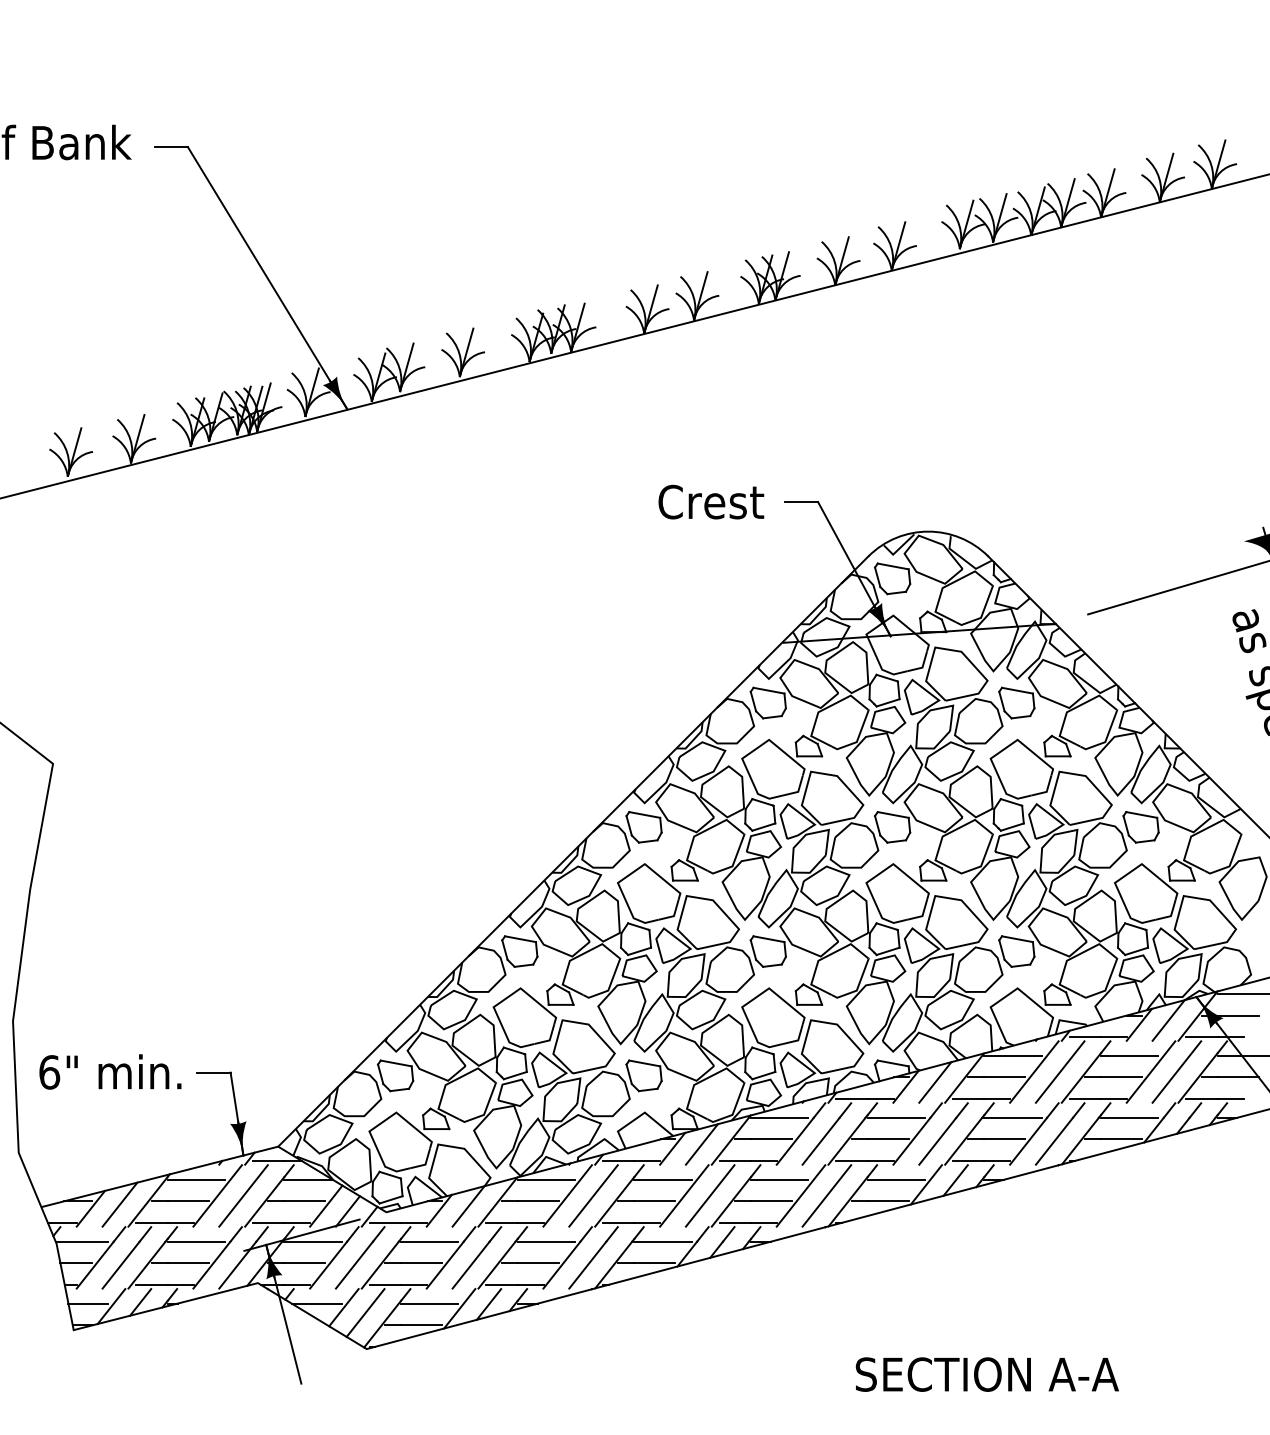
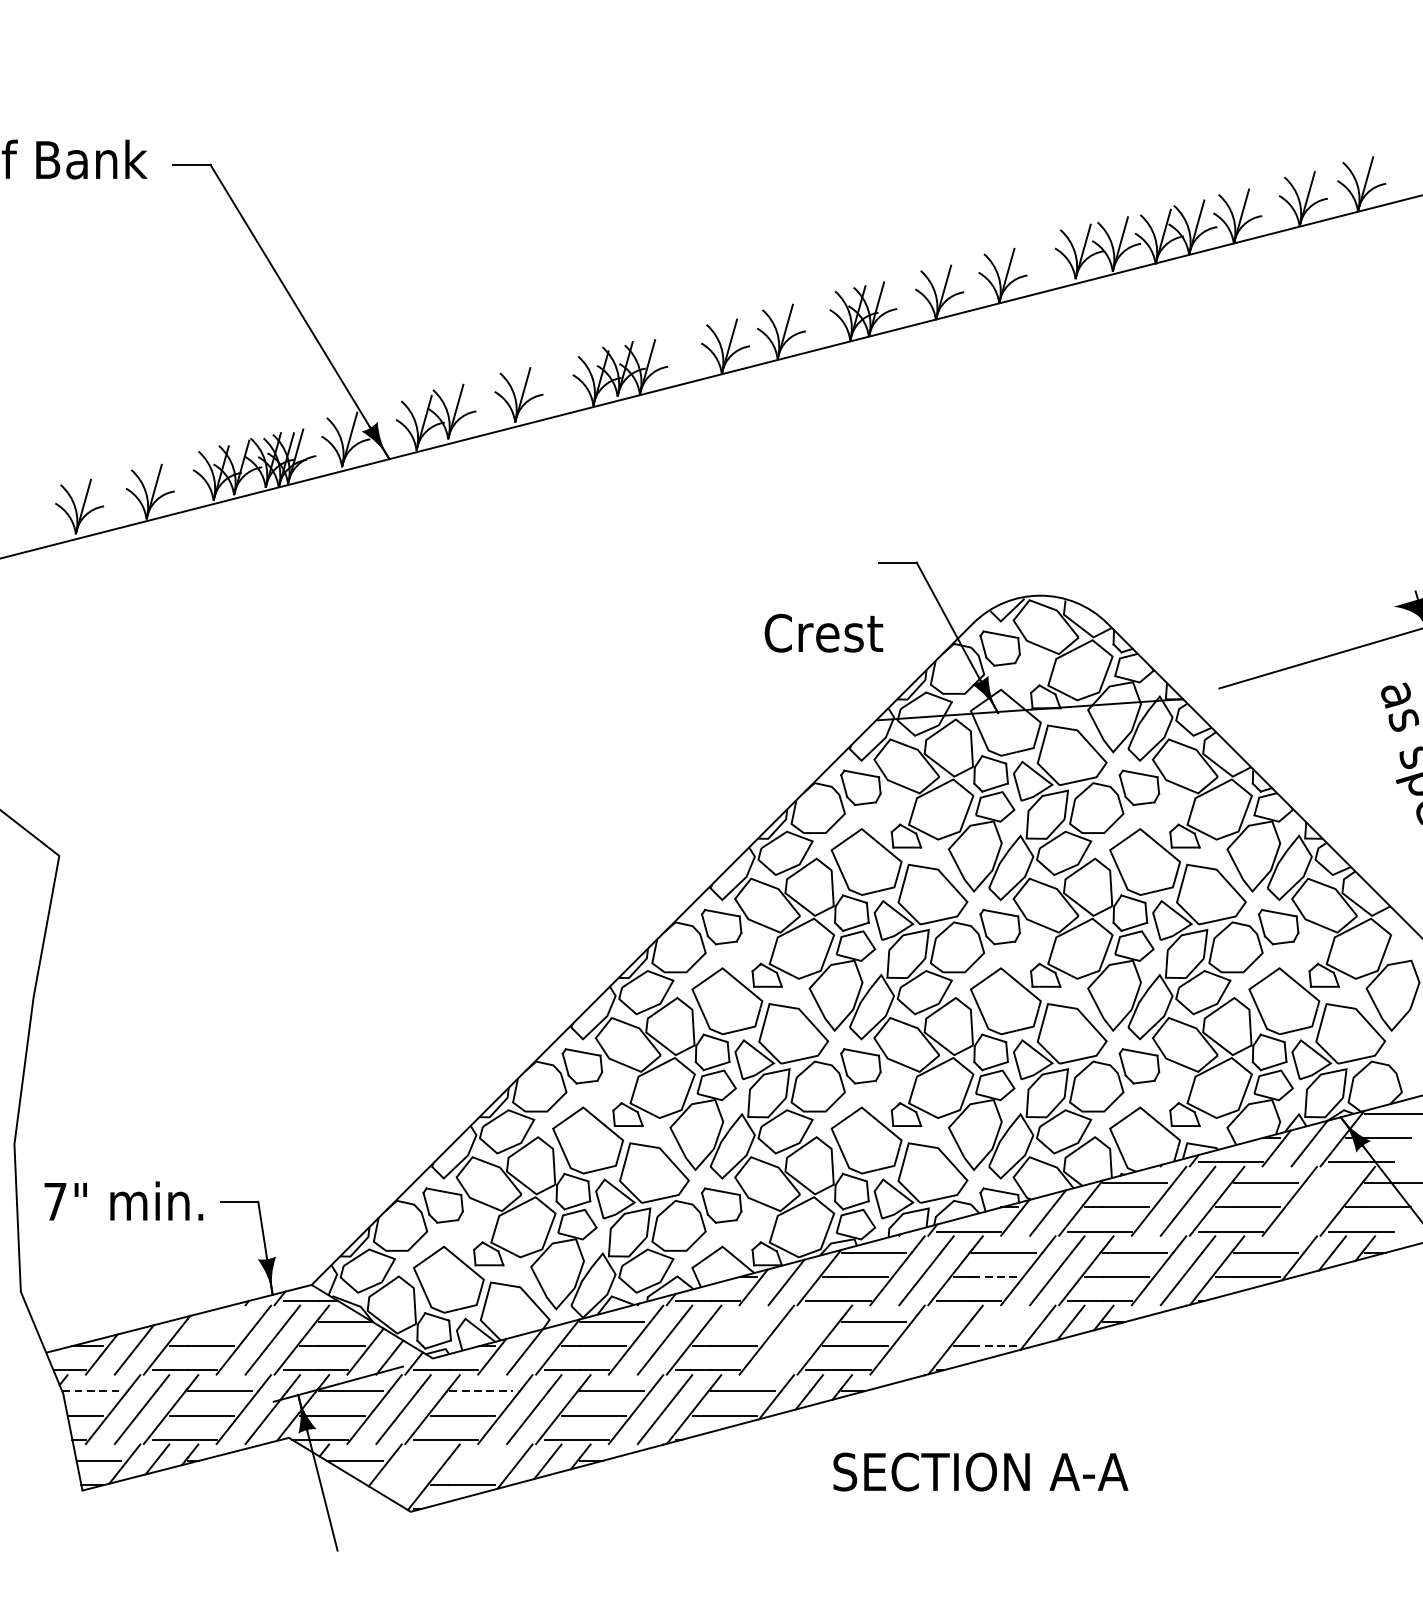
text: (711, 501) -> (824, 632), moved
line: (1176, 1071) -> (1318, 1200), removed
text: (49, 1072) -> (55, 1201), 6" -> 7"
line: (888, 1139) -> (995, 1276), solid -> dashed
line: (195, 1179) -> (218, 1321), removed
line: (662, 1179) -> (742, 1321), removed
line: (895, 1179) -> (1003, 1321), removed
line: (709, 1195) -> (794, 1339), removed
line: (826, 1195) -> (926, 1339), removed
line: (888, 1201) -> (995, 1346), solid -> dashed
line: (82, 1241) -> (92, 1391), solid -> dashed
line: (429, 1241) -> (481, 1391), solid -> dashed
line: (429, 1303) -> (481, 1460), removed
line: (365, 1312) -> (409, 1470), removed
text: (986, 1374) -> (979, 1471), moved

